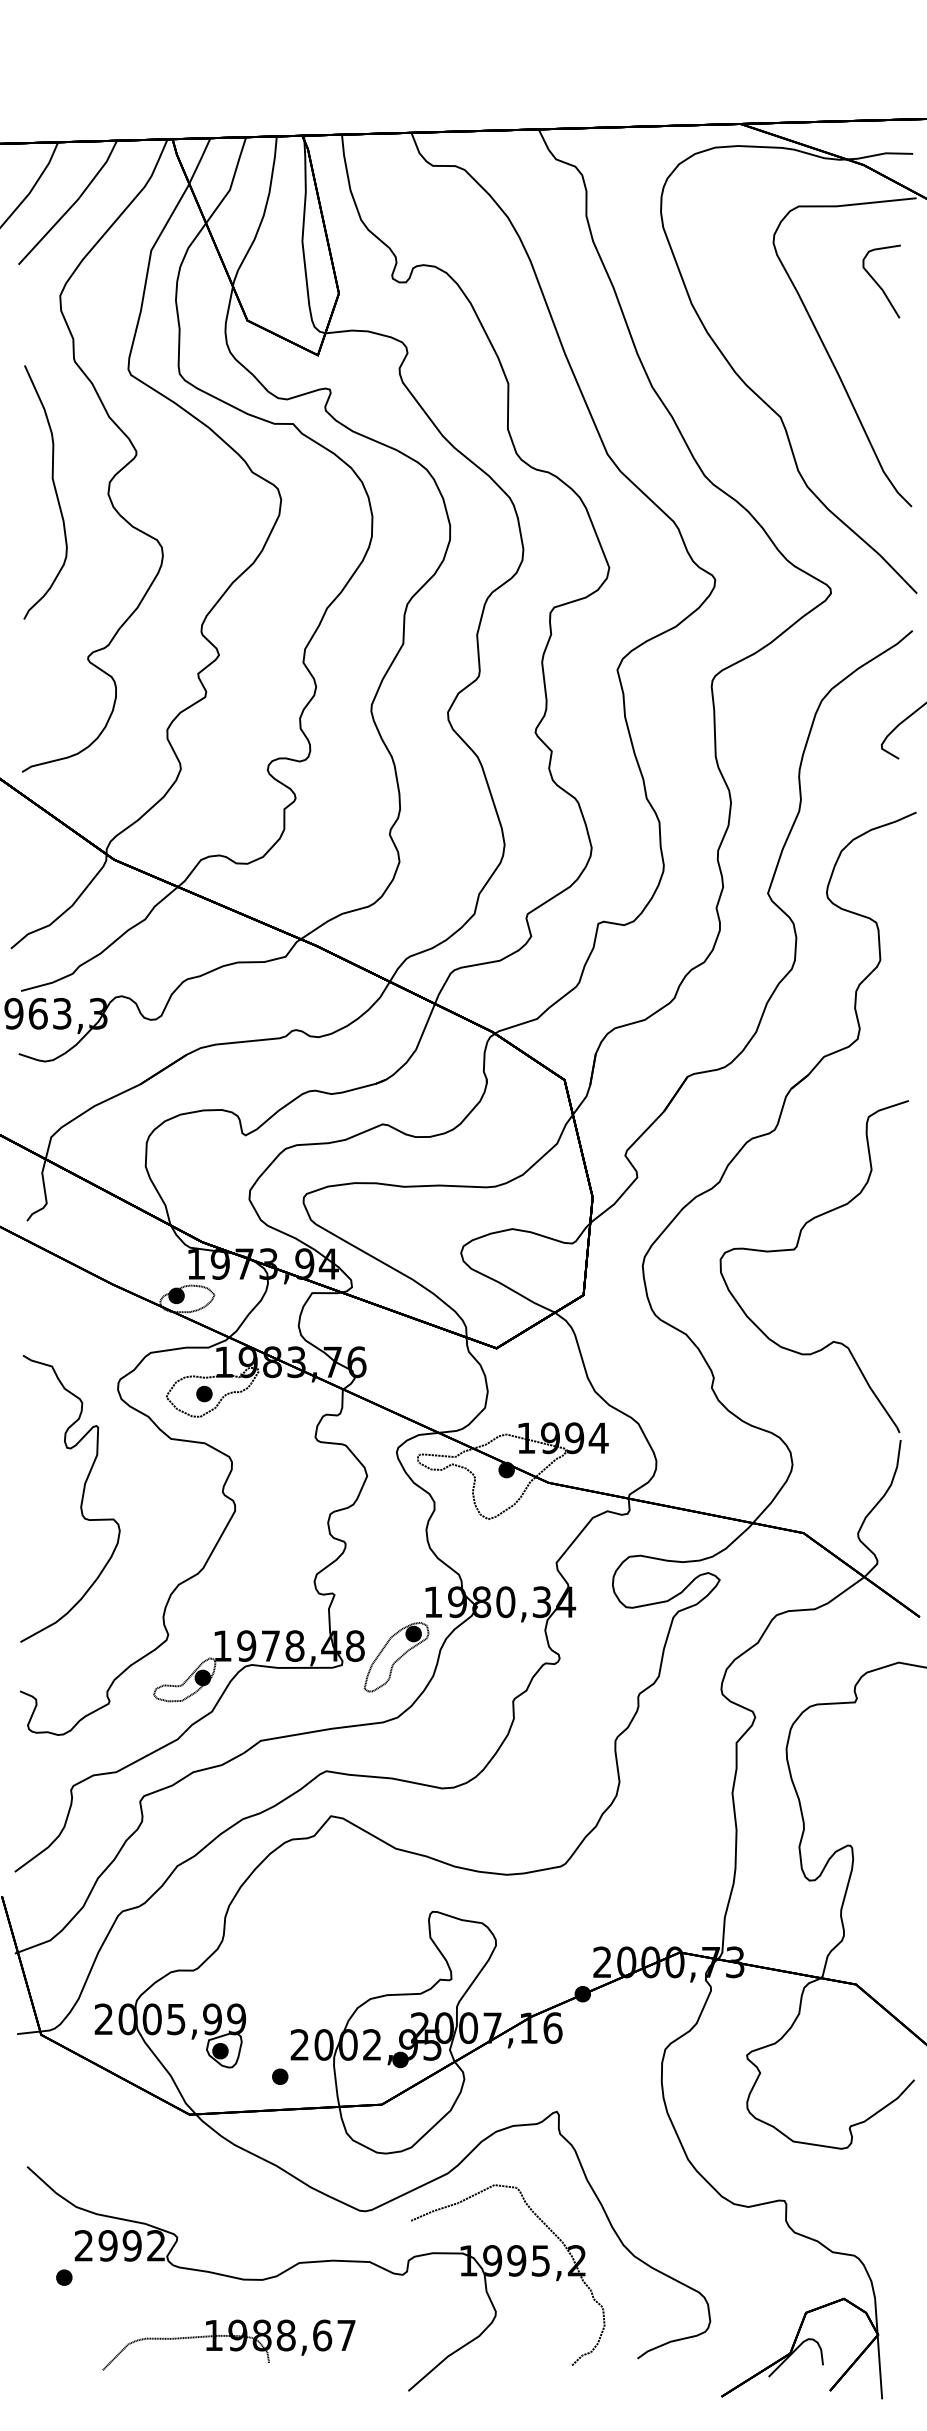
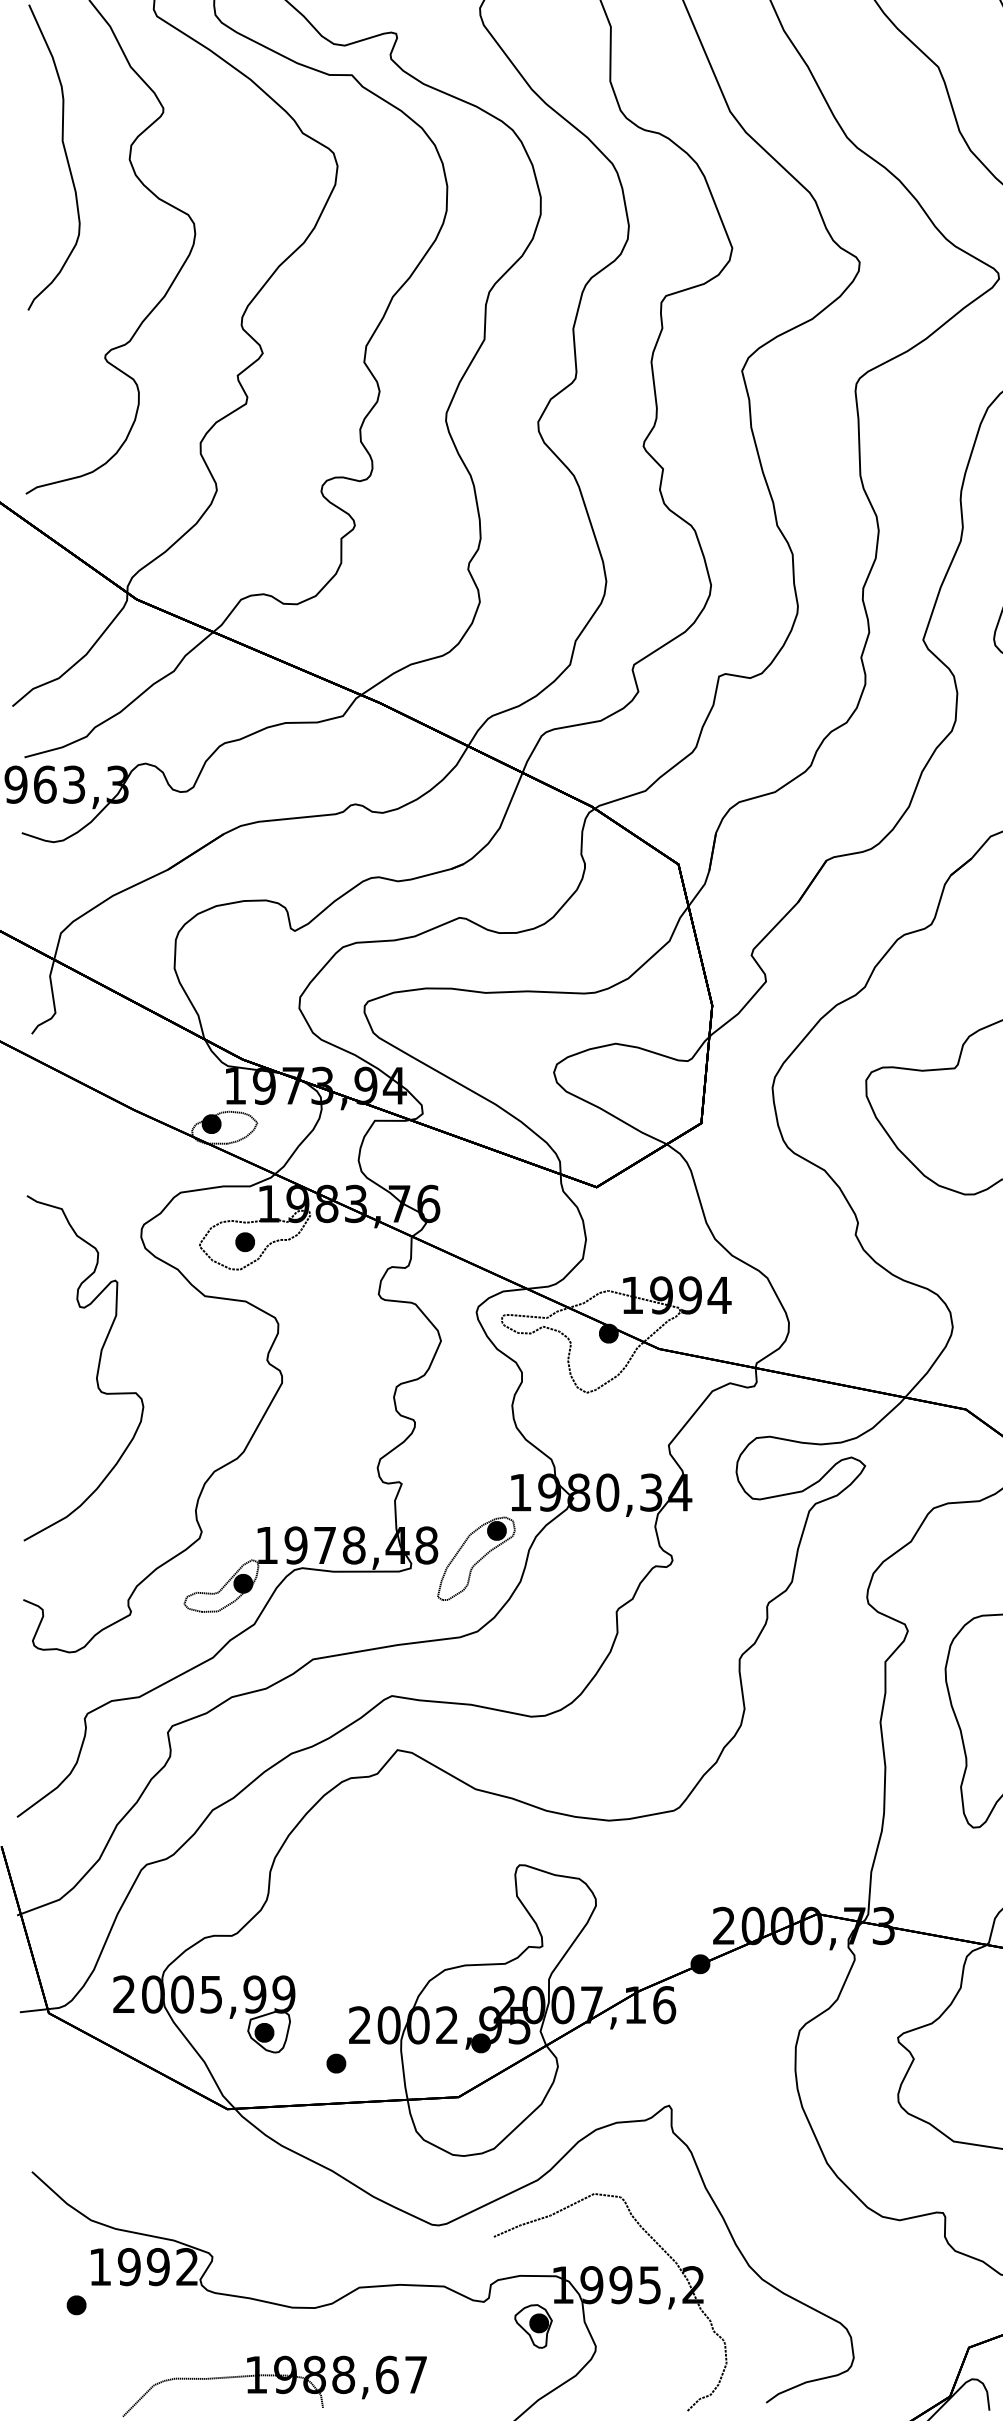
text: (83, 2245) -> (99, 2266), 2992 -> 1992
part: (444, 2294) -> (534, 2325), added

